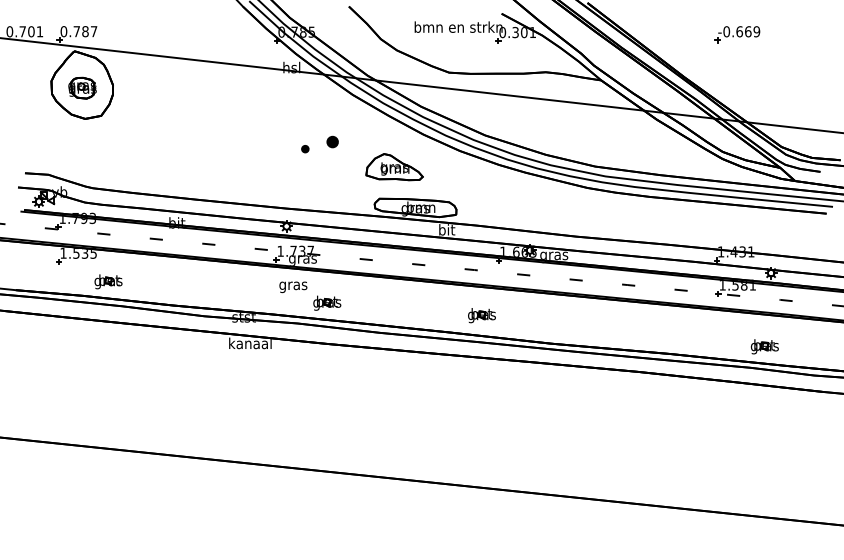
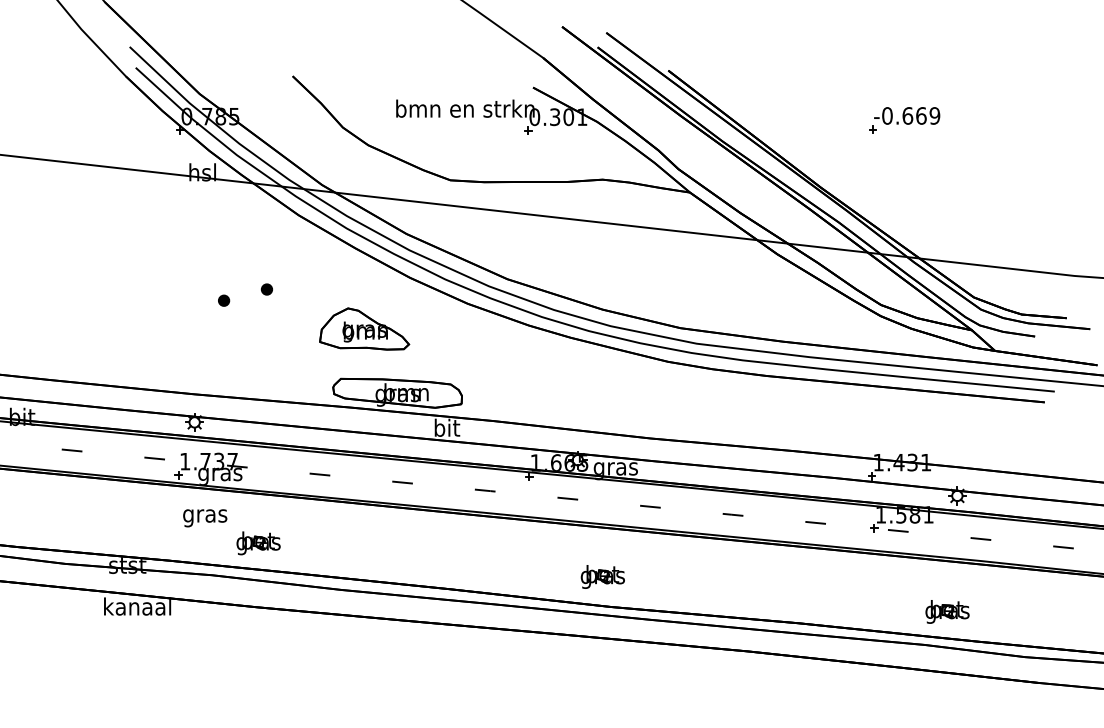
part: (332, 141) -> (266, 288), size x0.62
part: (481, 315) -> (602, 576), moved

